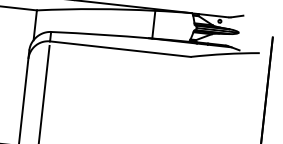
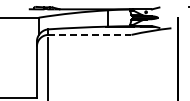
line: (121, 48) -> (90, 34), solid -> dashed

